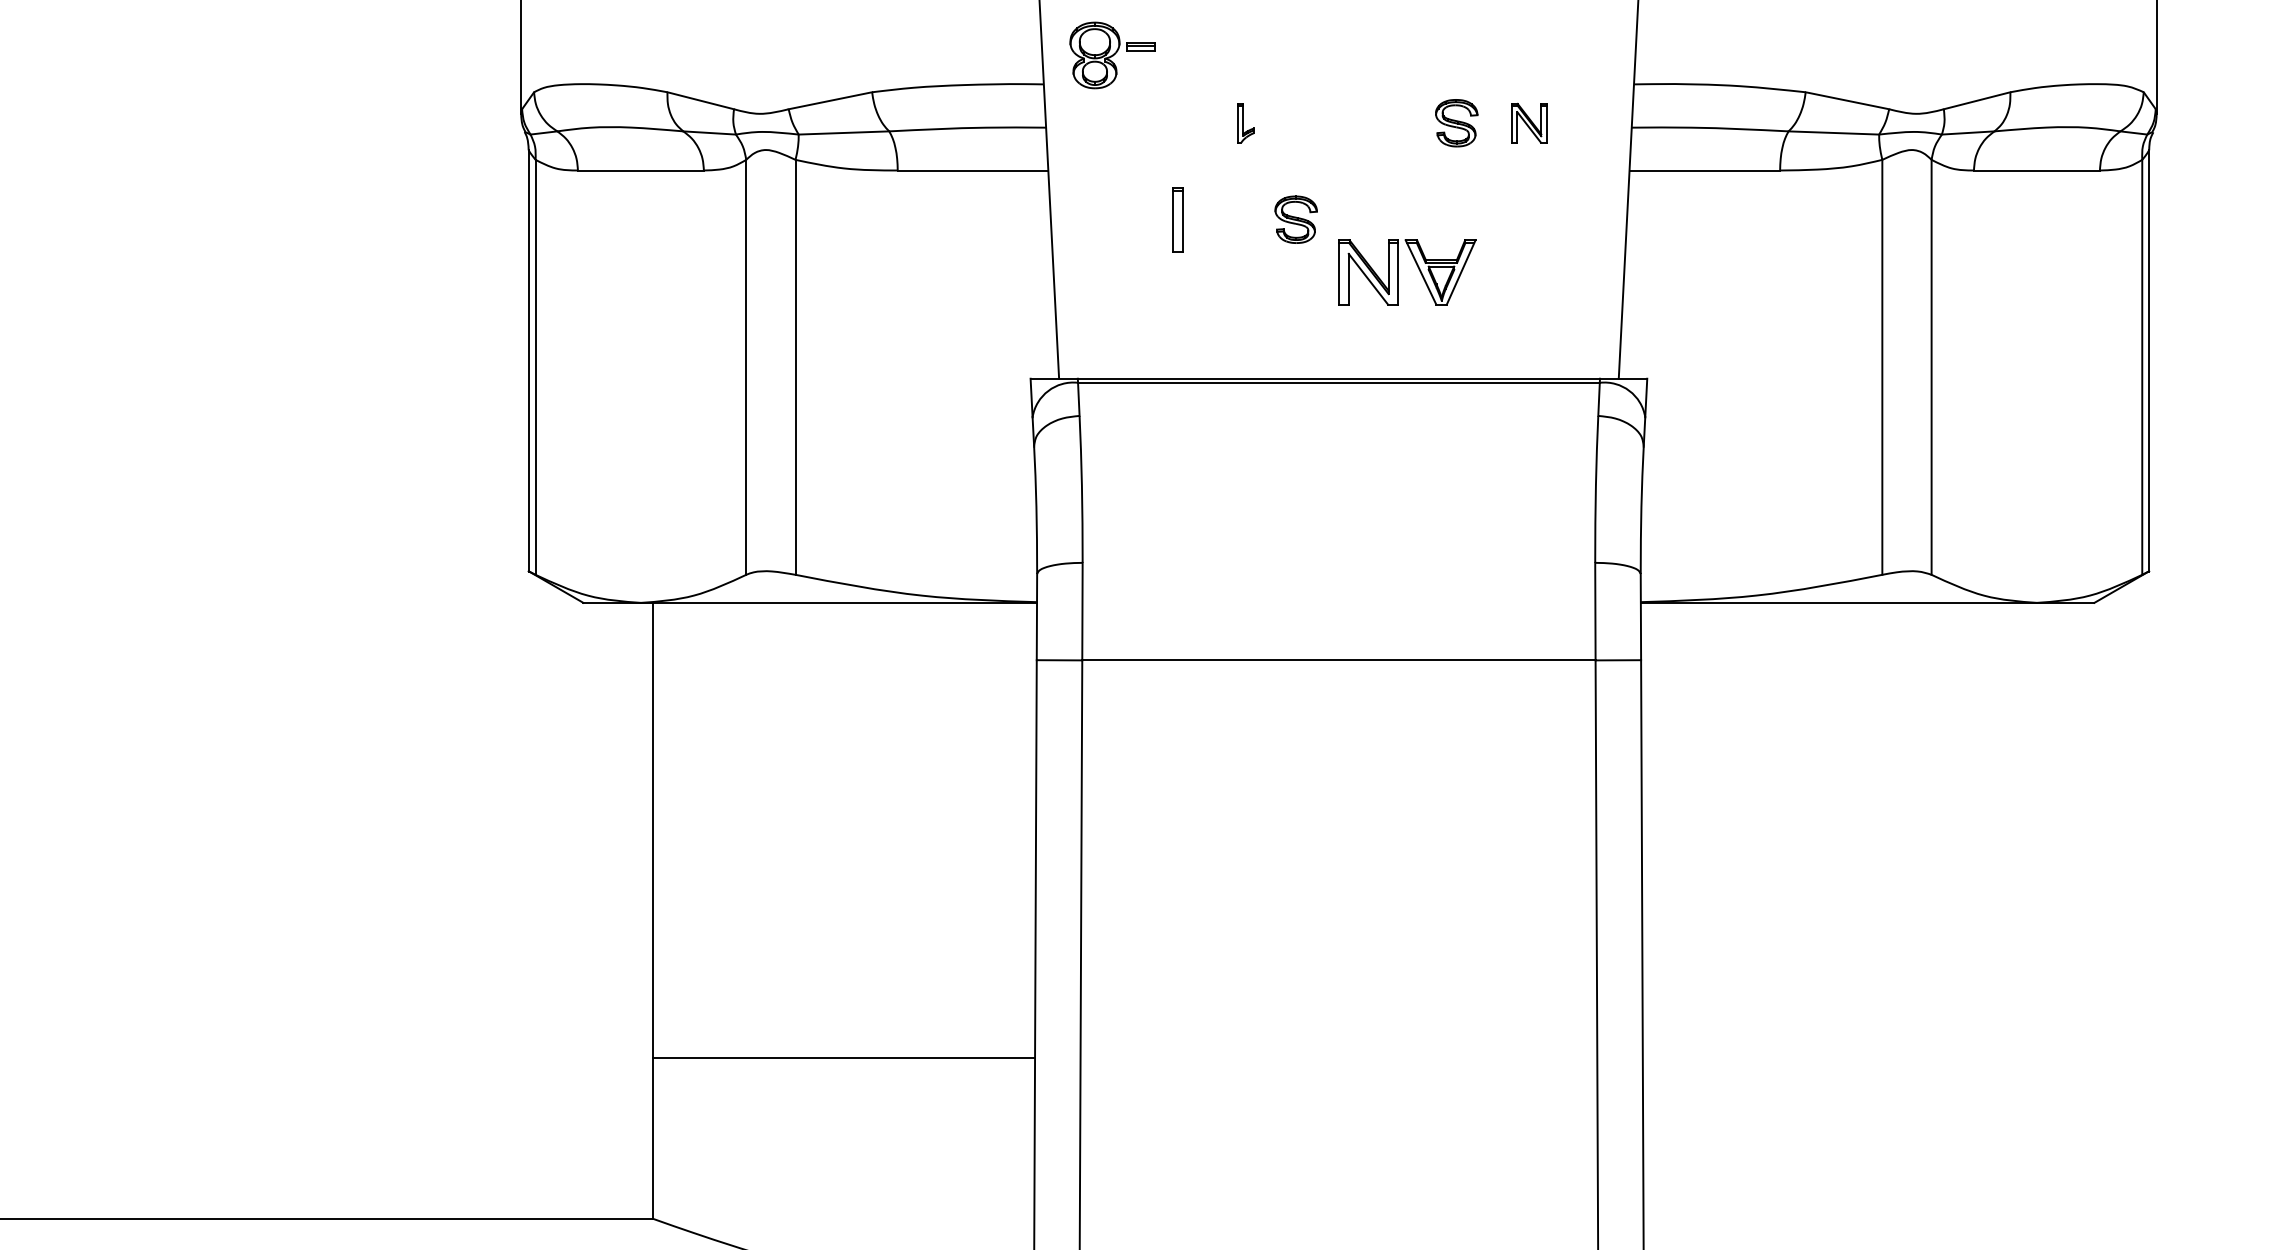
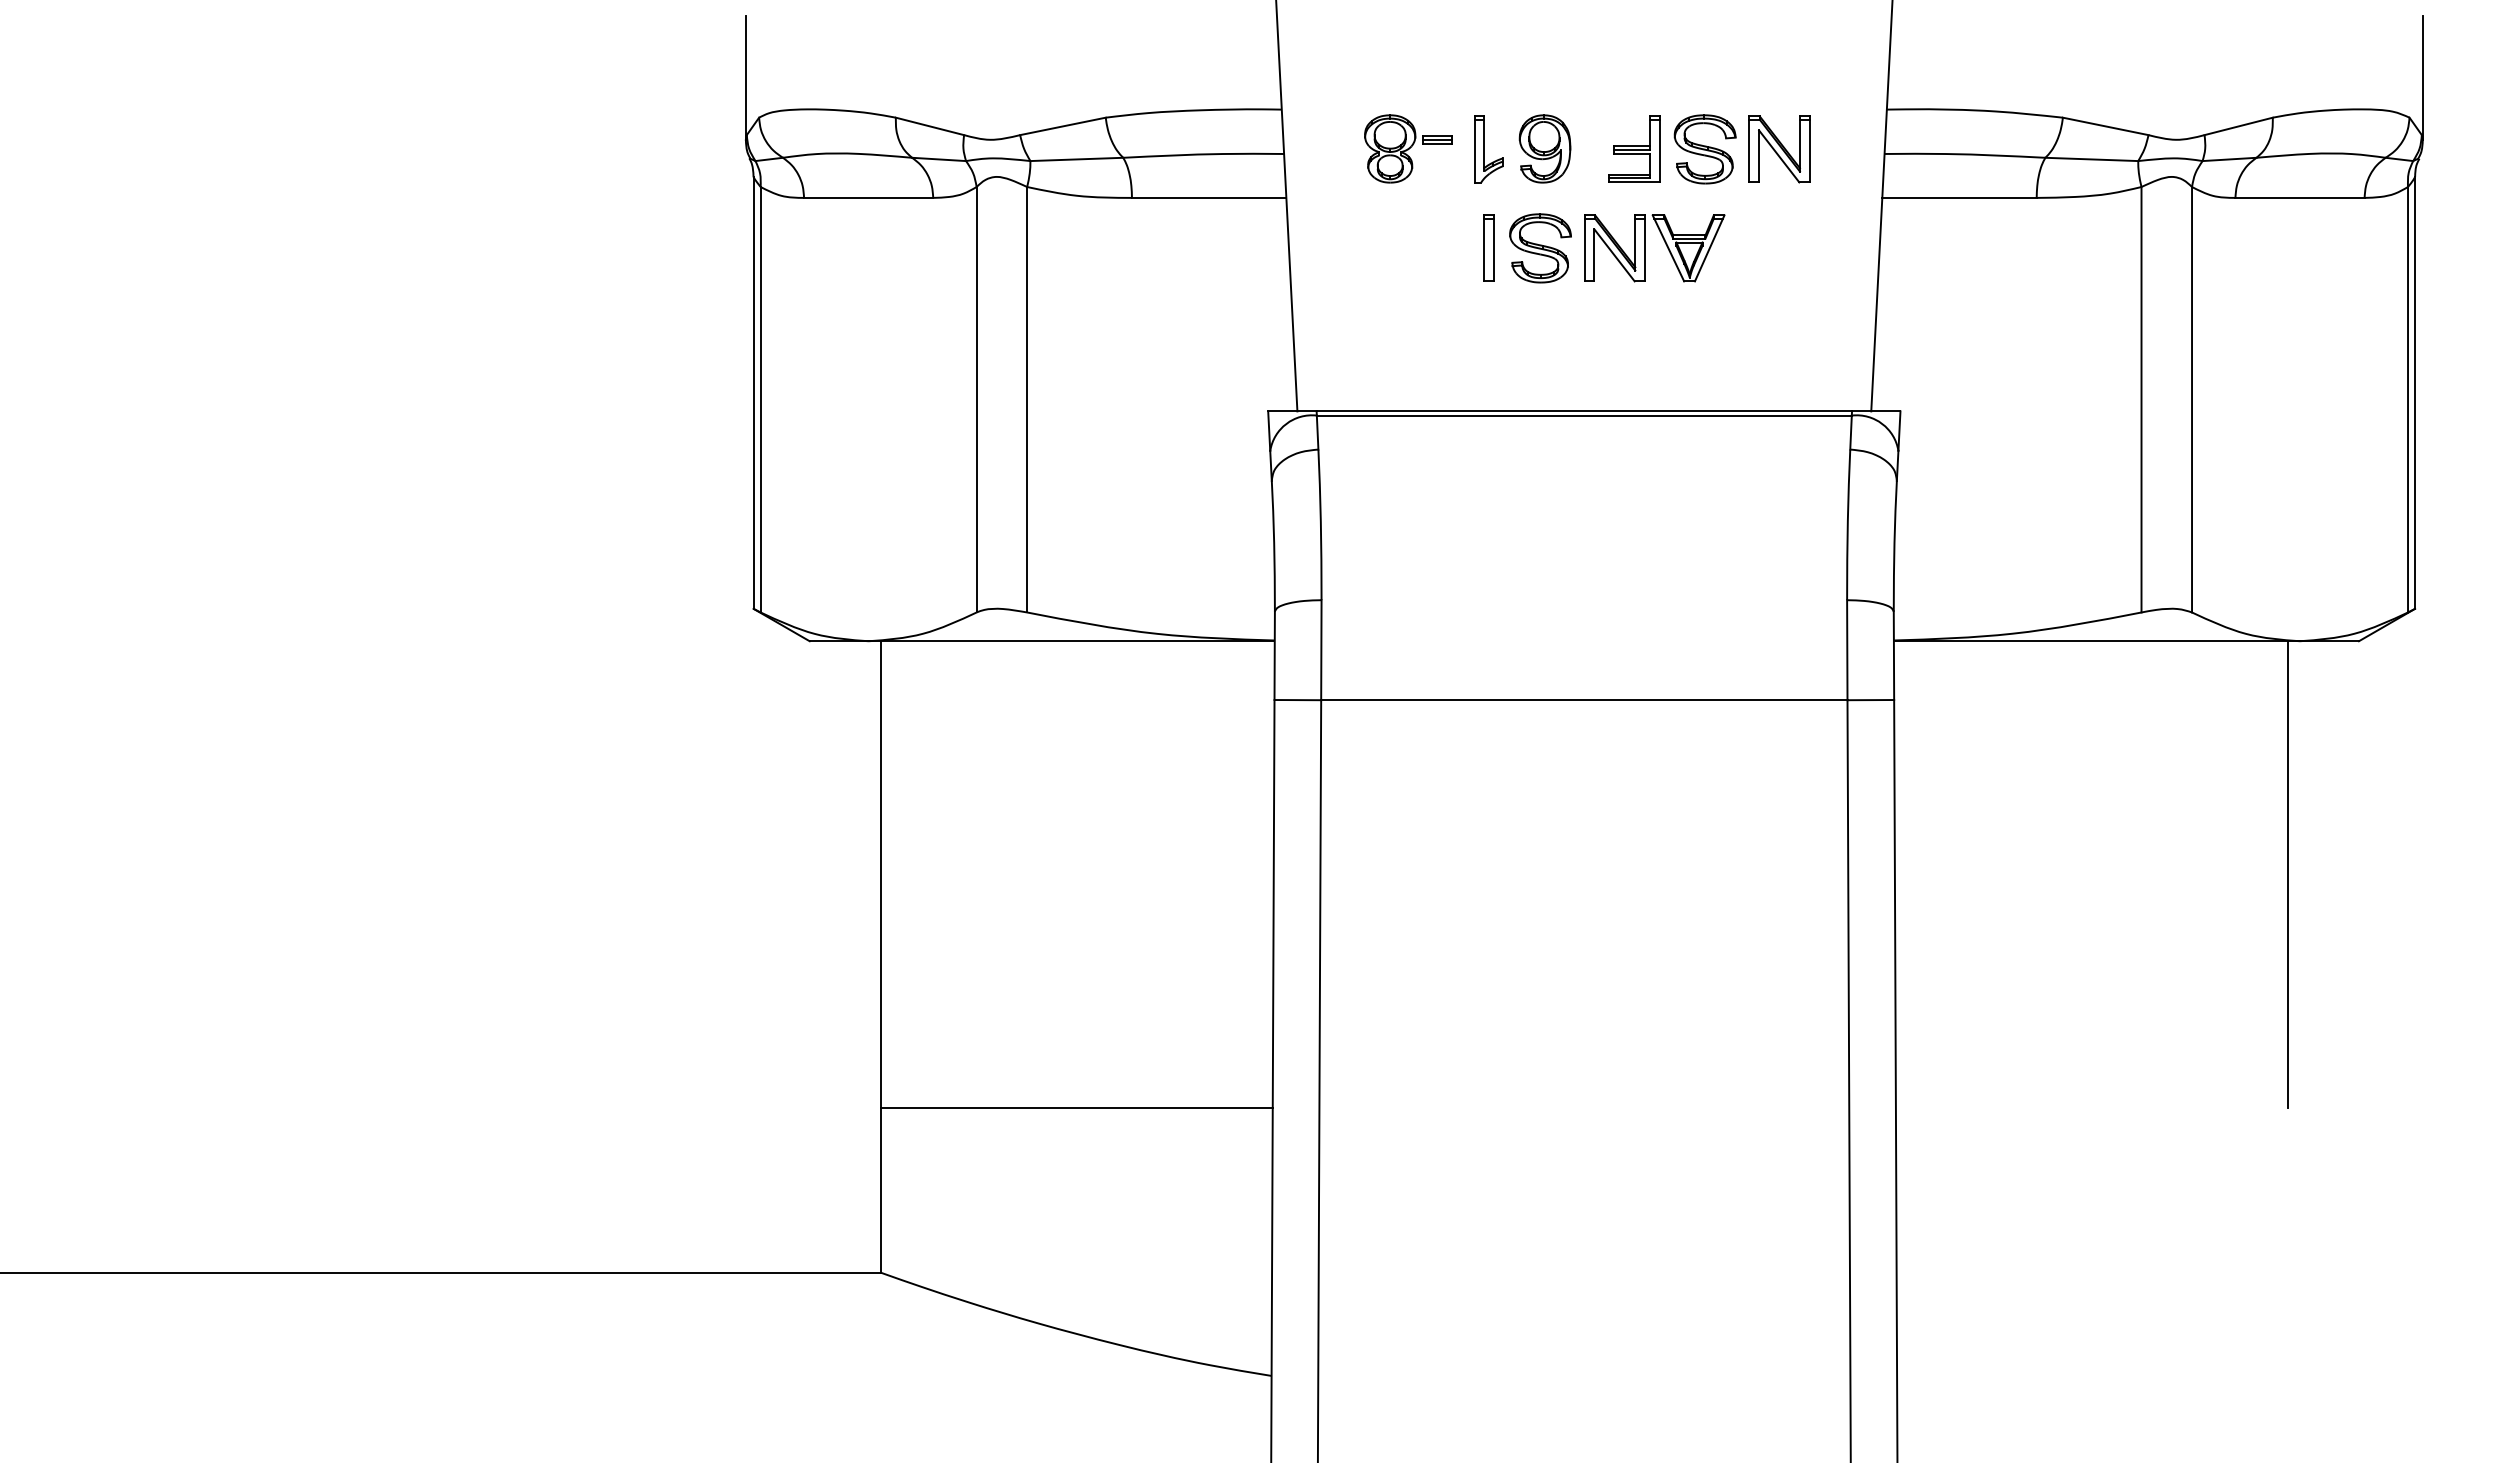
part: (1112, 55) -> (1408, 148), moved
part: (1300, 122) -> (1544, 148), added
part: (1387, 122) -> (1634, 148), added
part: (1245, 123) -> (1488, 149), size x1.67
part: (1456, 123) -> (1704, 149), size x1.43
part: (1529, 123) -> (1779, 149), size x1.67
part: (1177, 218) -> (1488, 247), moved
part: (1296, 219) -> (1540, 248), size x1.43
part: (1398, 272) -> (1645, 248), moved
line: (2024, 830) -> (2287, 874), added

